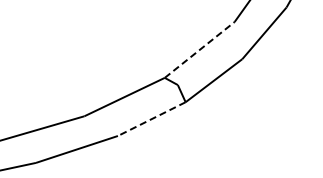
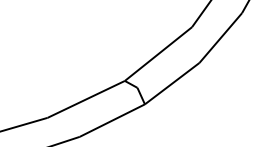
line: (199, 49) -> (158, 53), dashed -> solid
line: (151, 119) -> (112, 120), dashed -> solid

